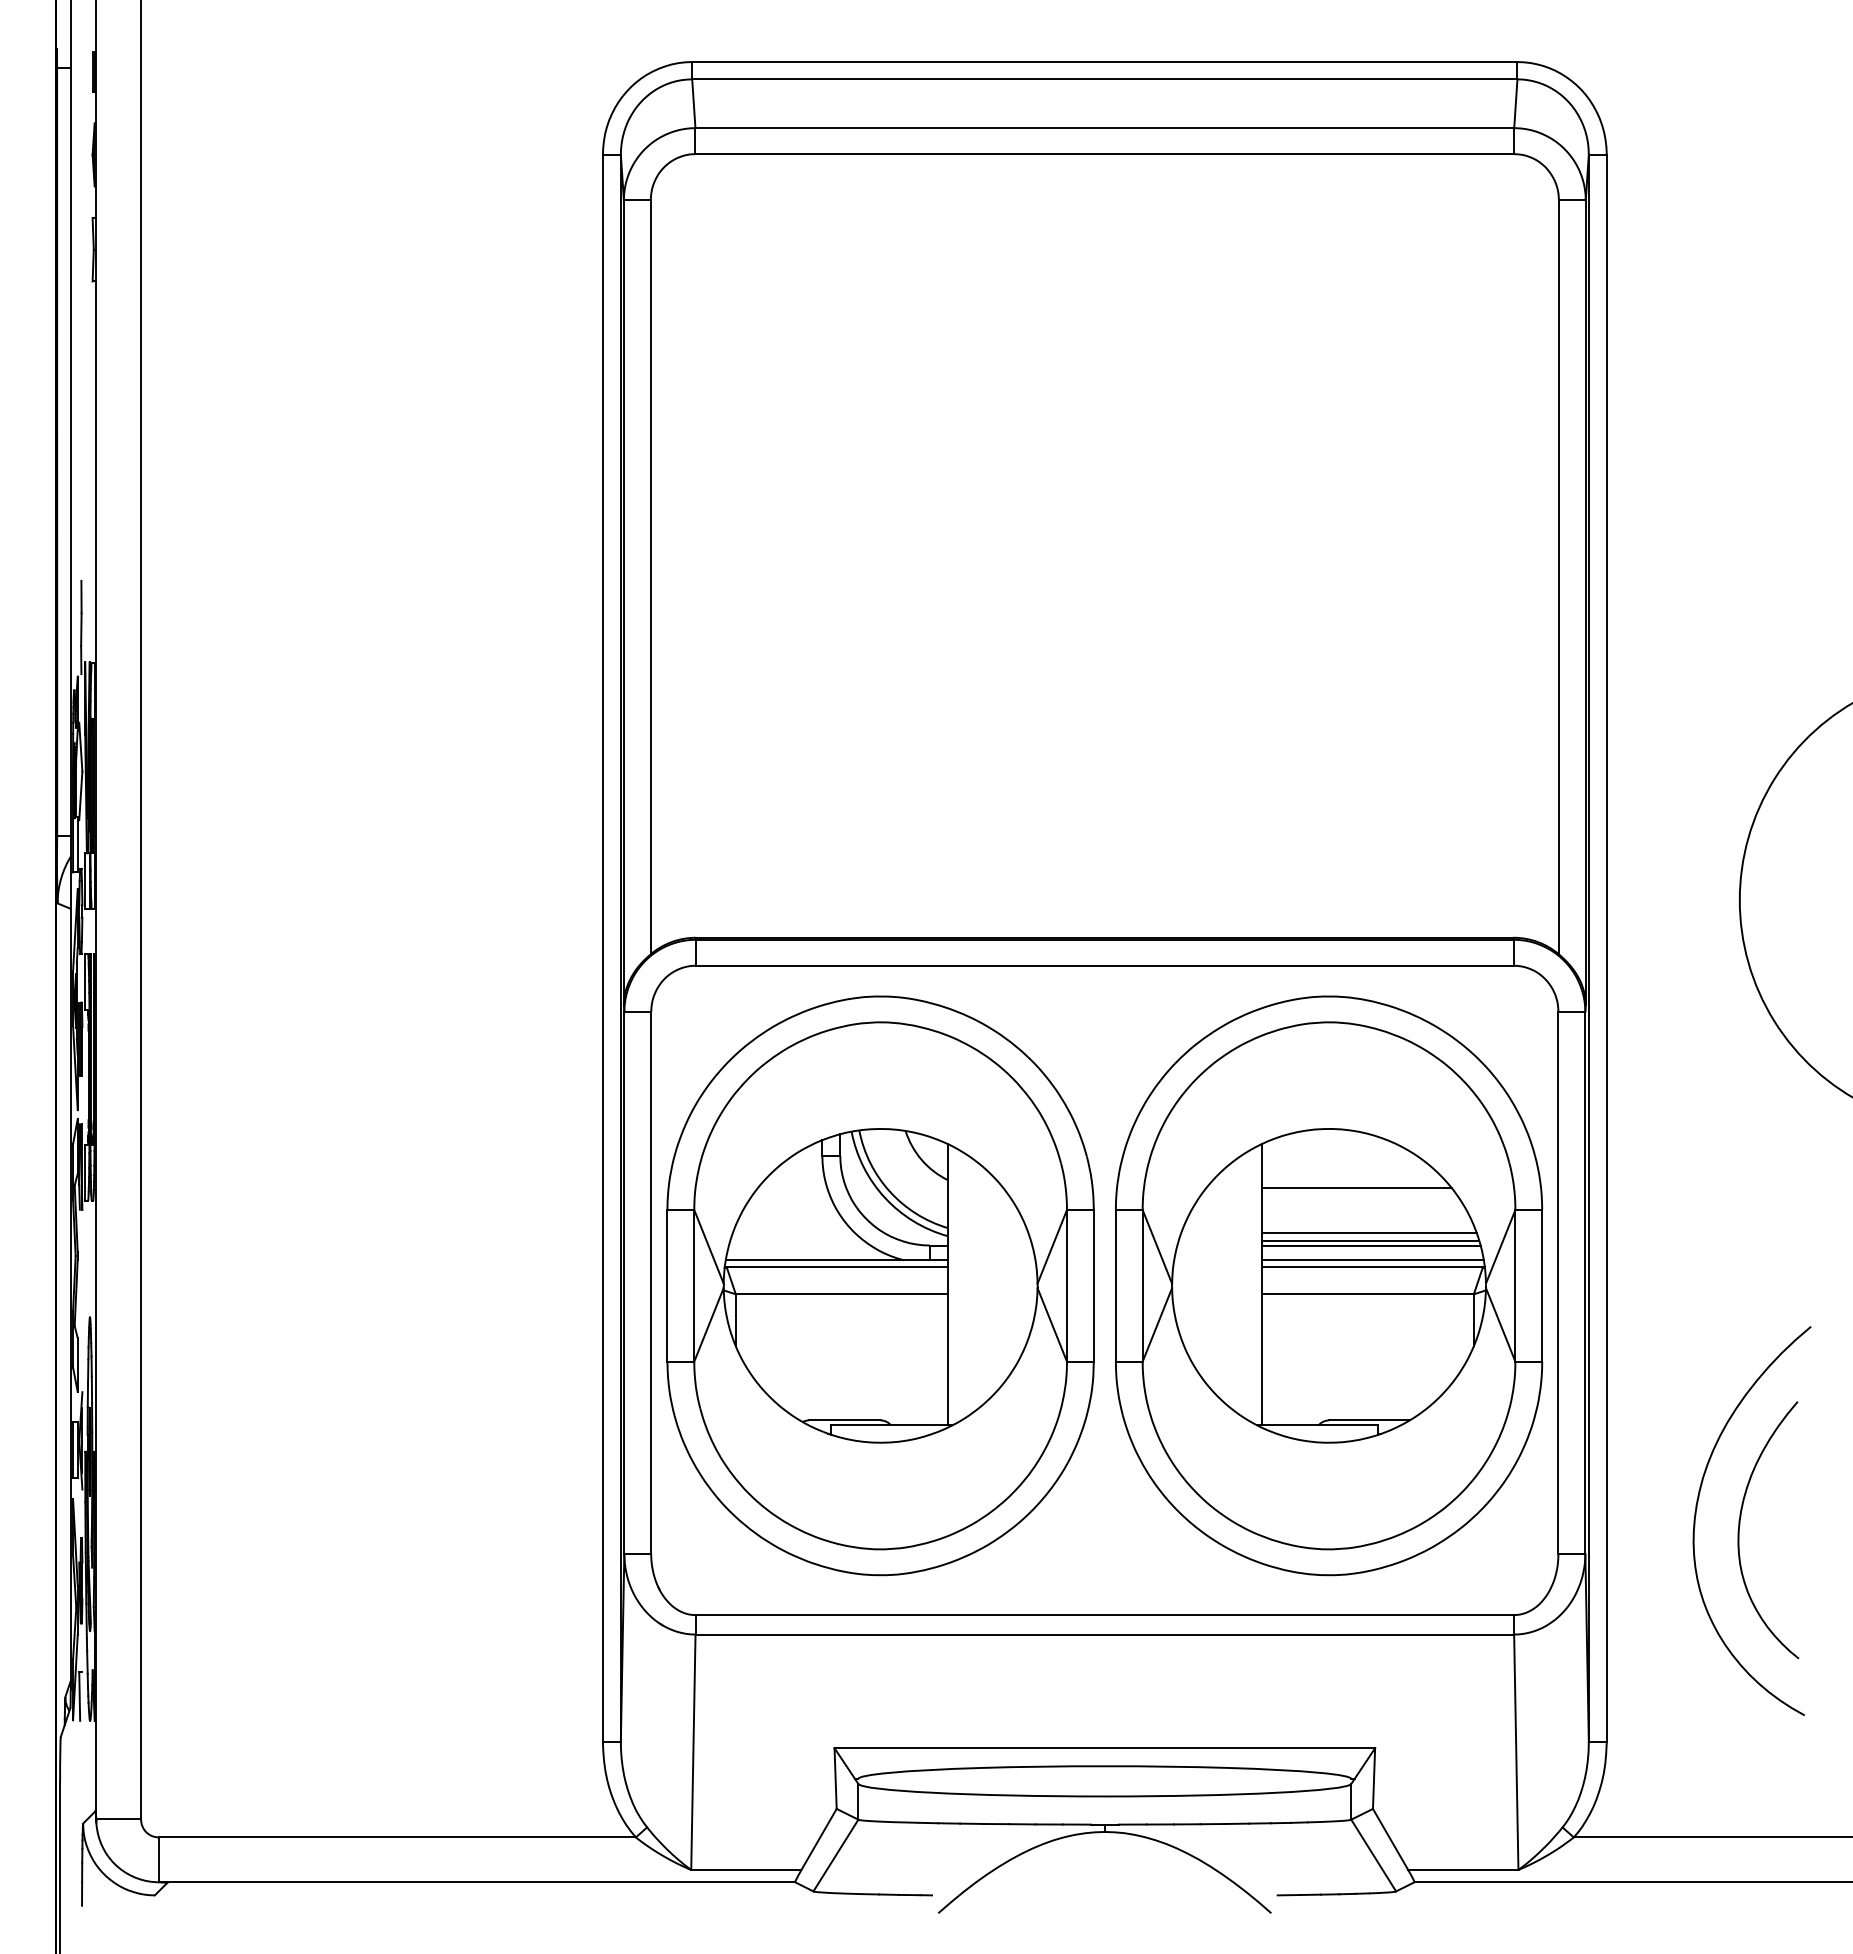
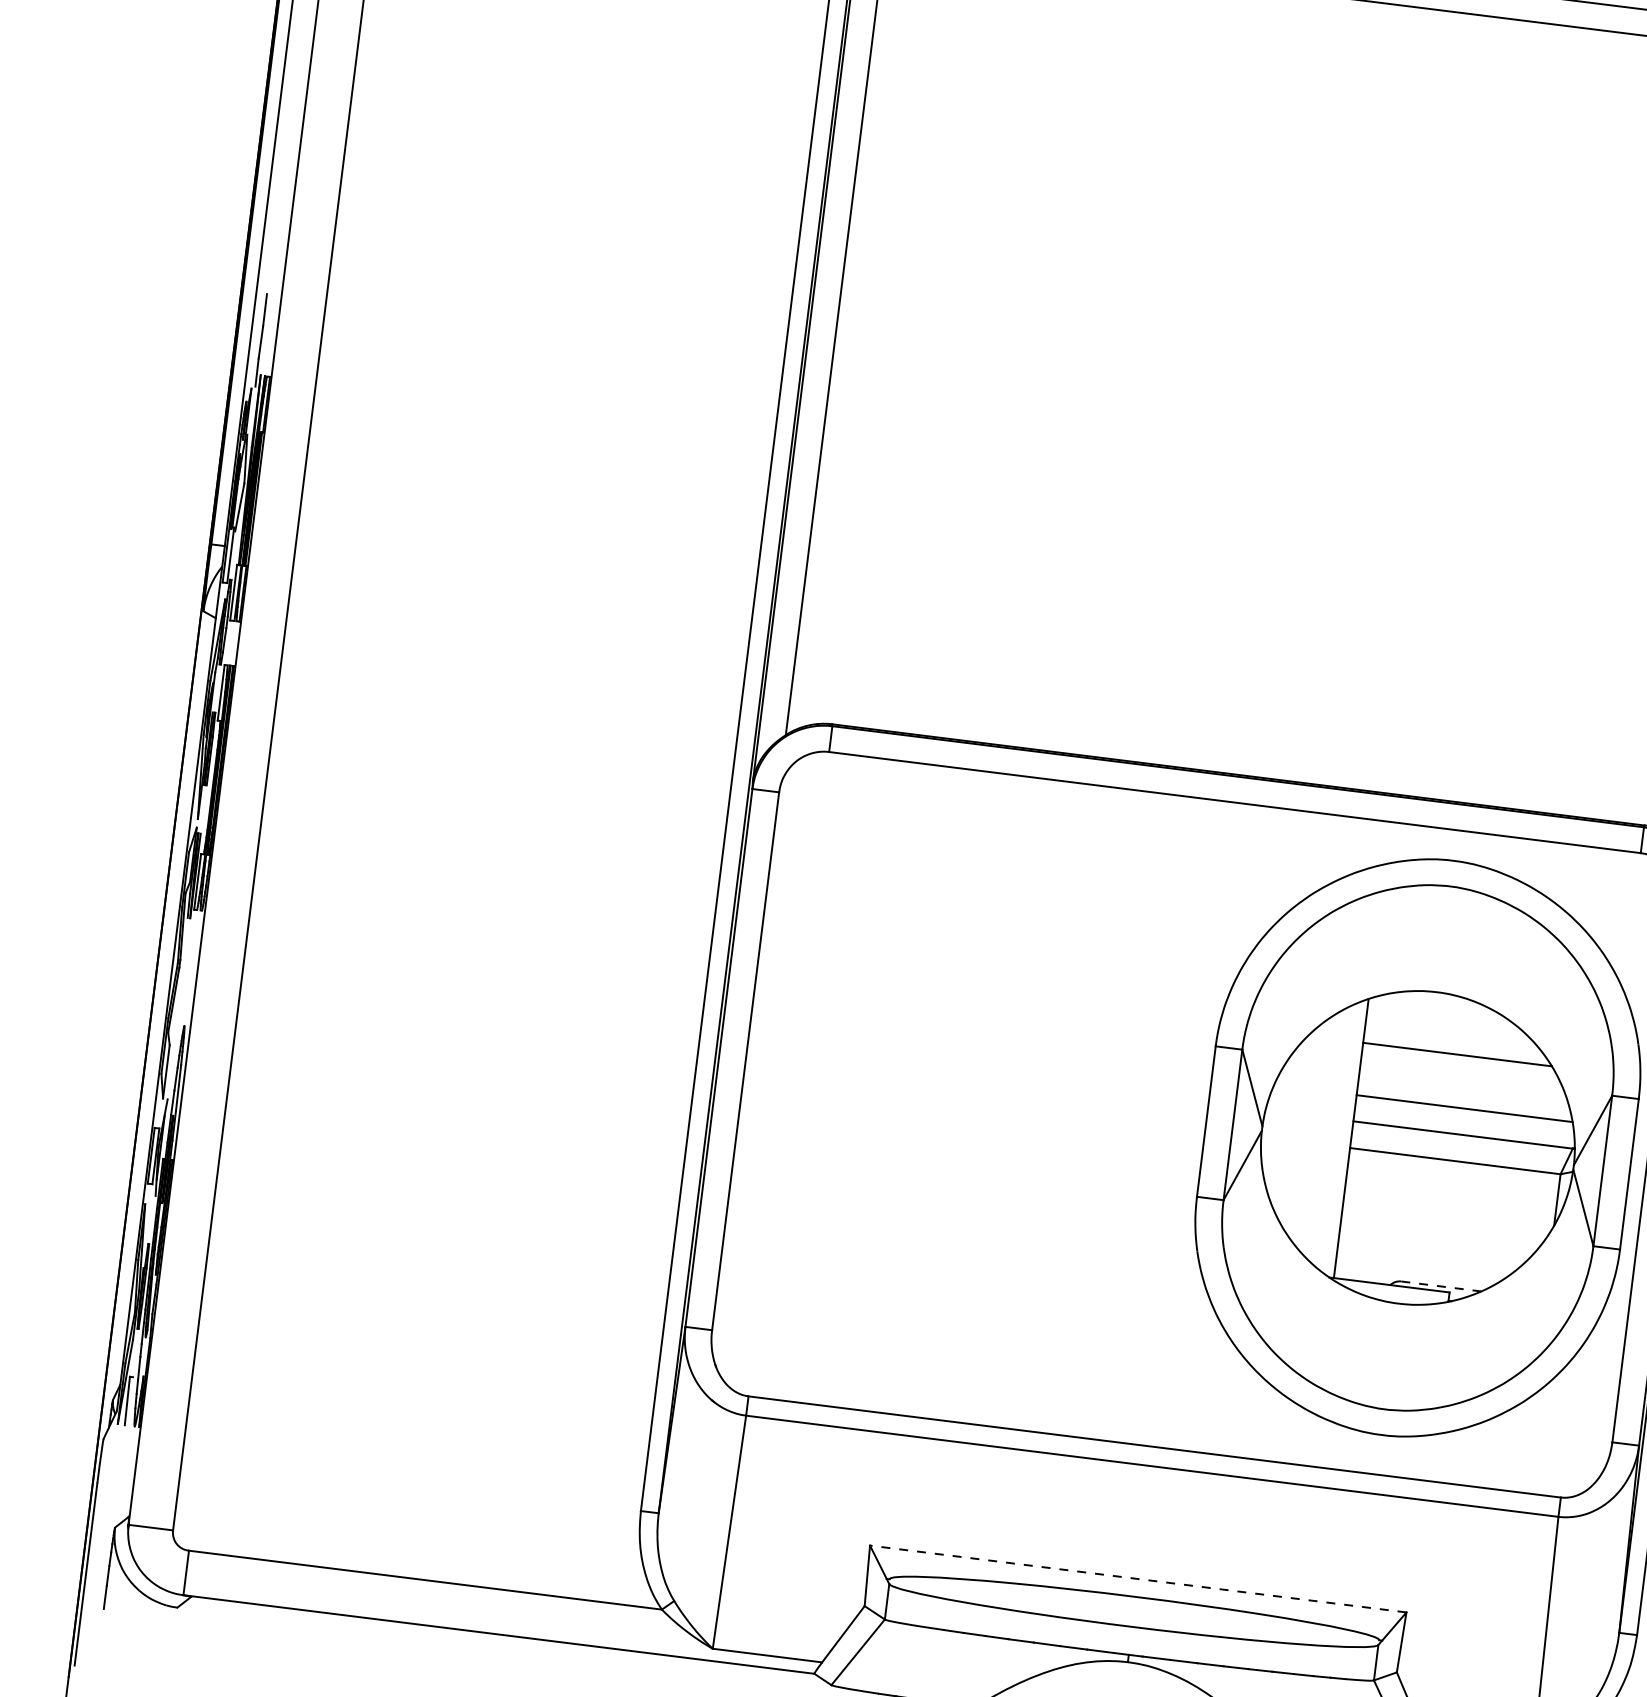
line: (1368, 1233) -> (1463, 1100), removed
line: (1370, 1245) -> (1464, 1113), removed
line: (1372, 1260) -> (1464, 1128), removed
part: (880, 1285) -> (972, 1092), removed
line: (1368, 1420) -> (1440, 1286), solid -> dashed
line: (1104, 1748) -> (1137, 1579), solid -> dashed

